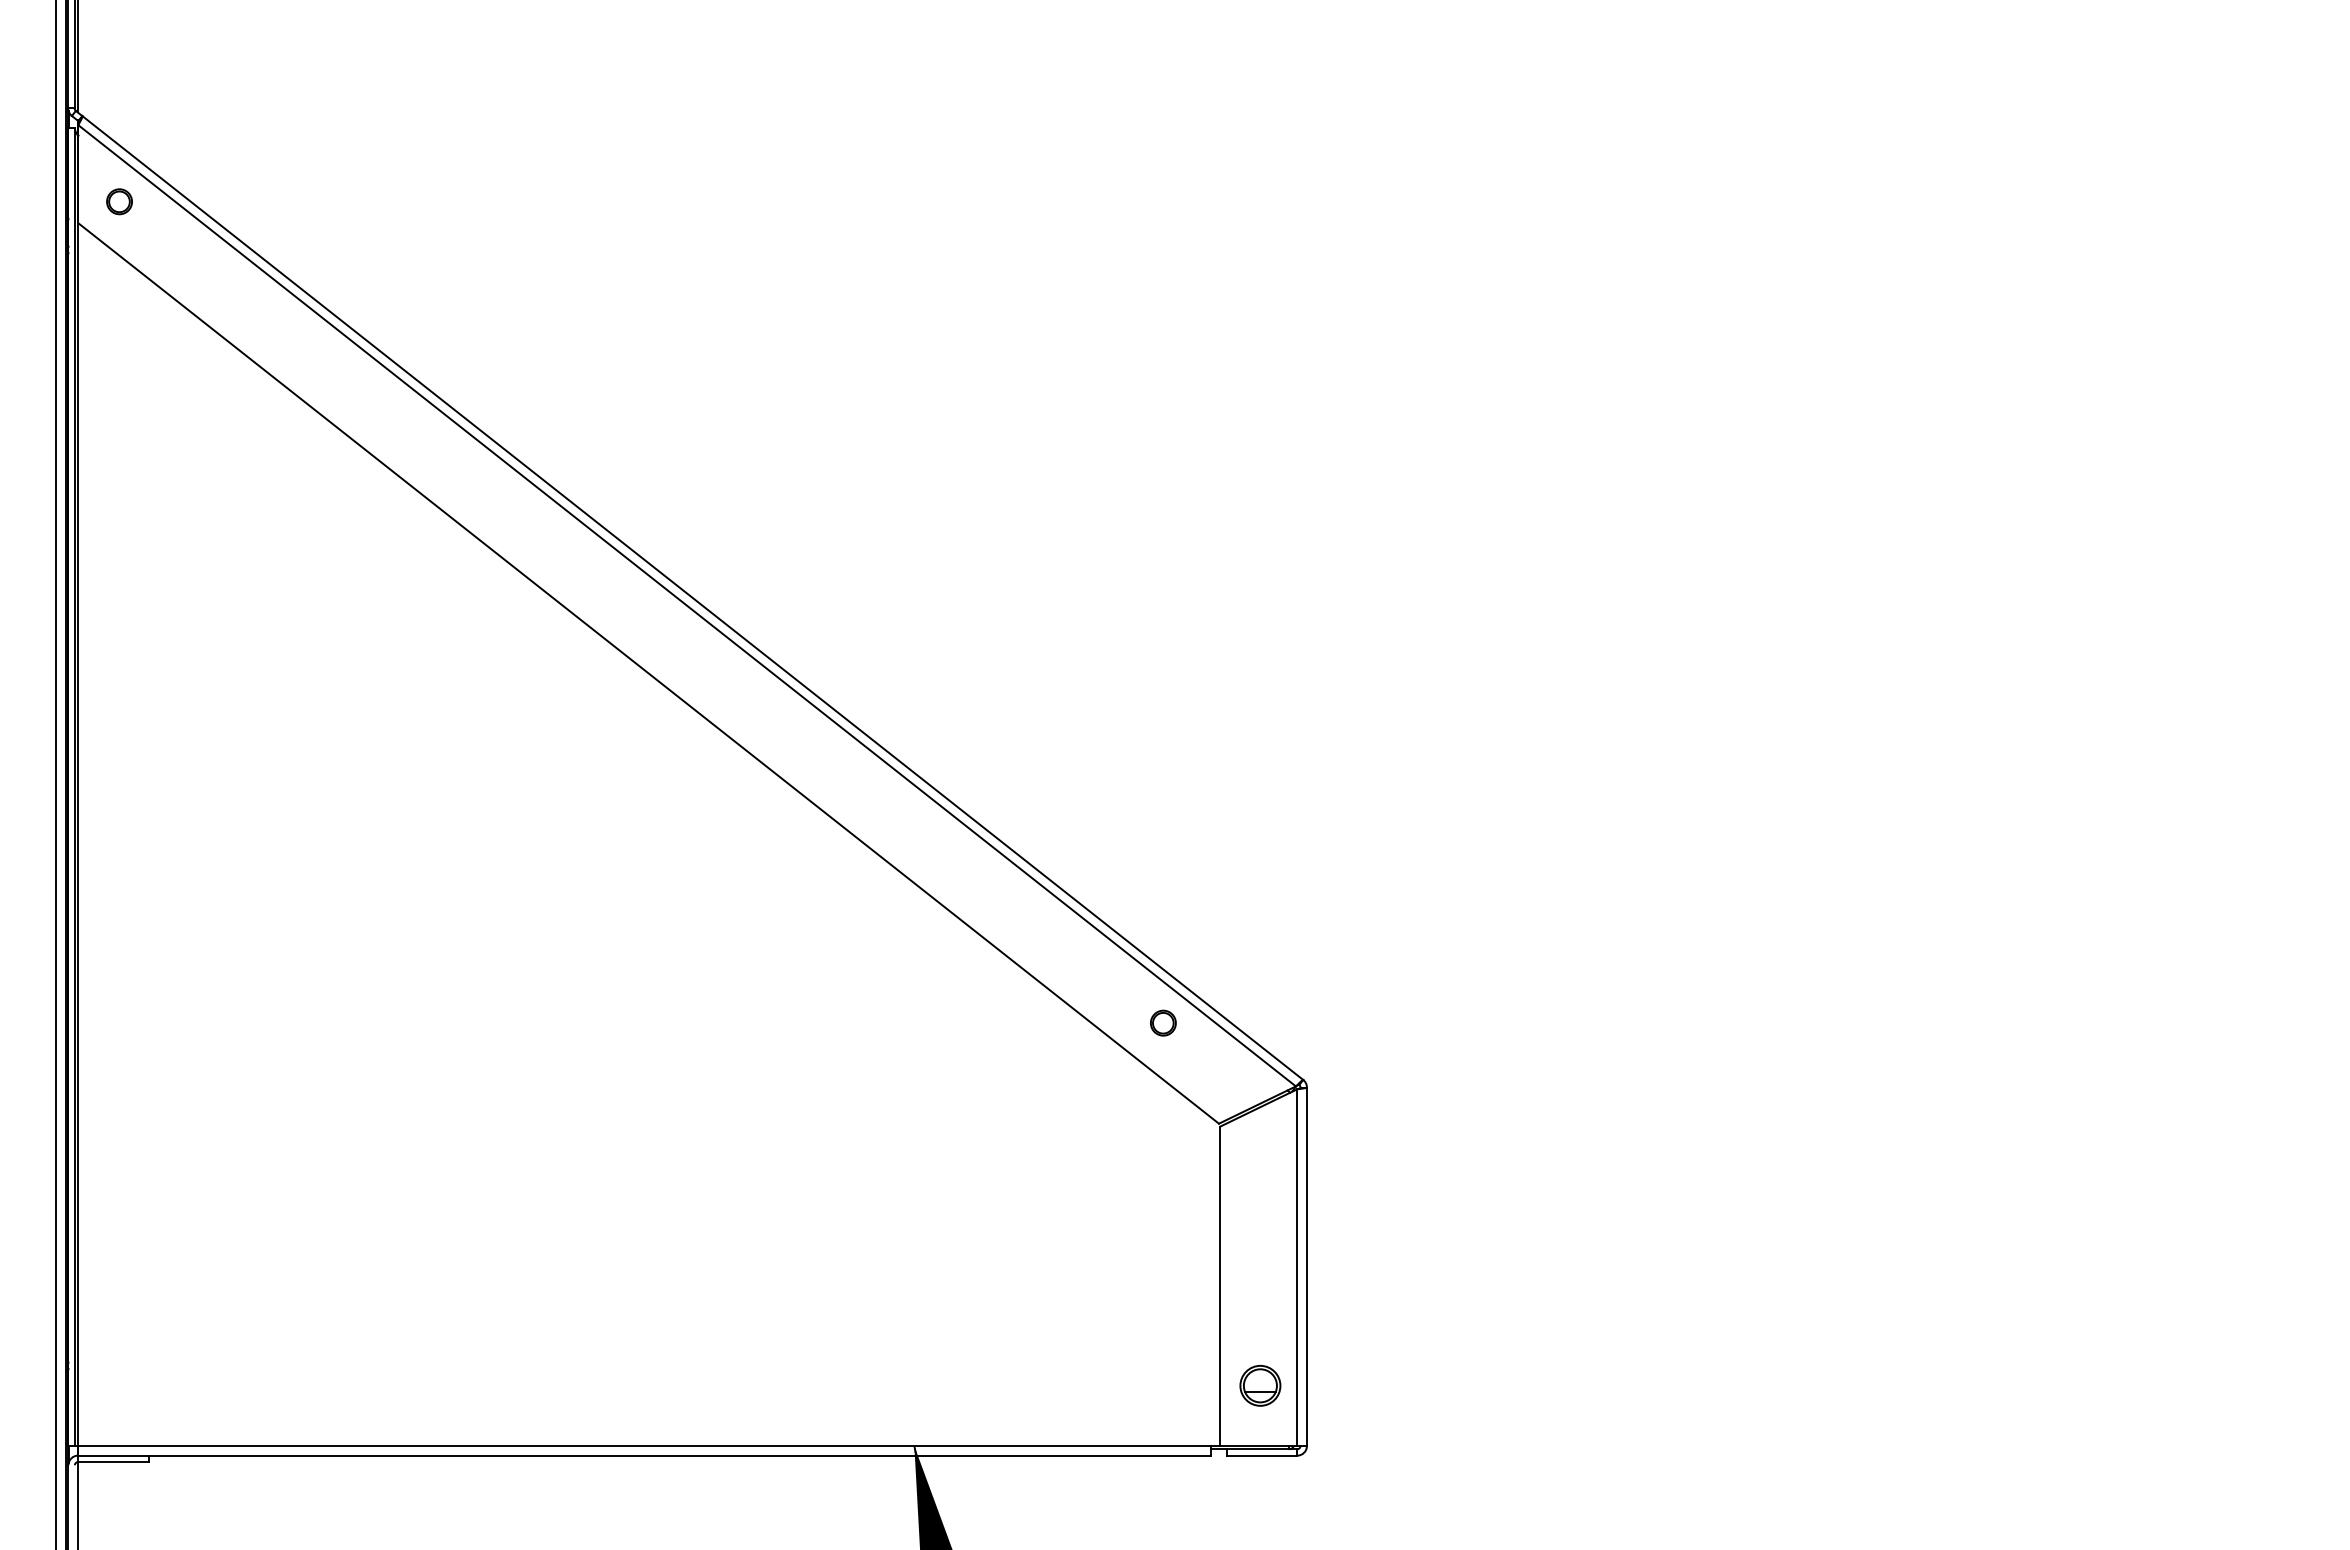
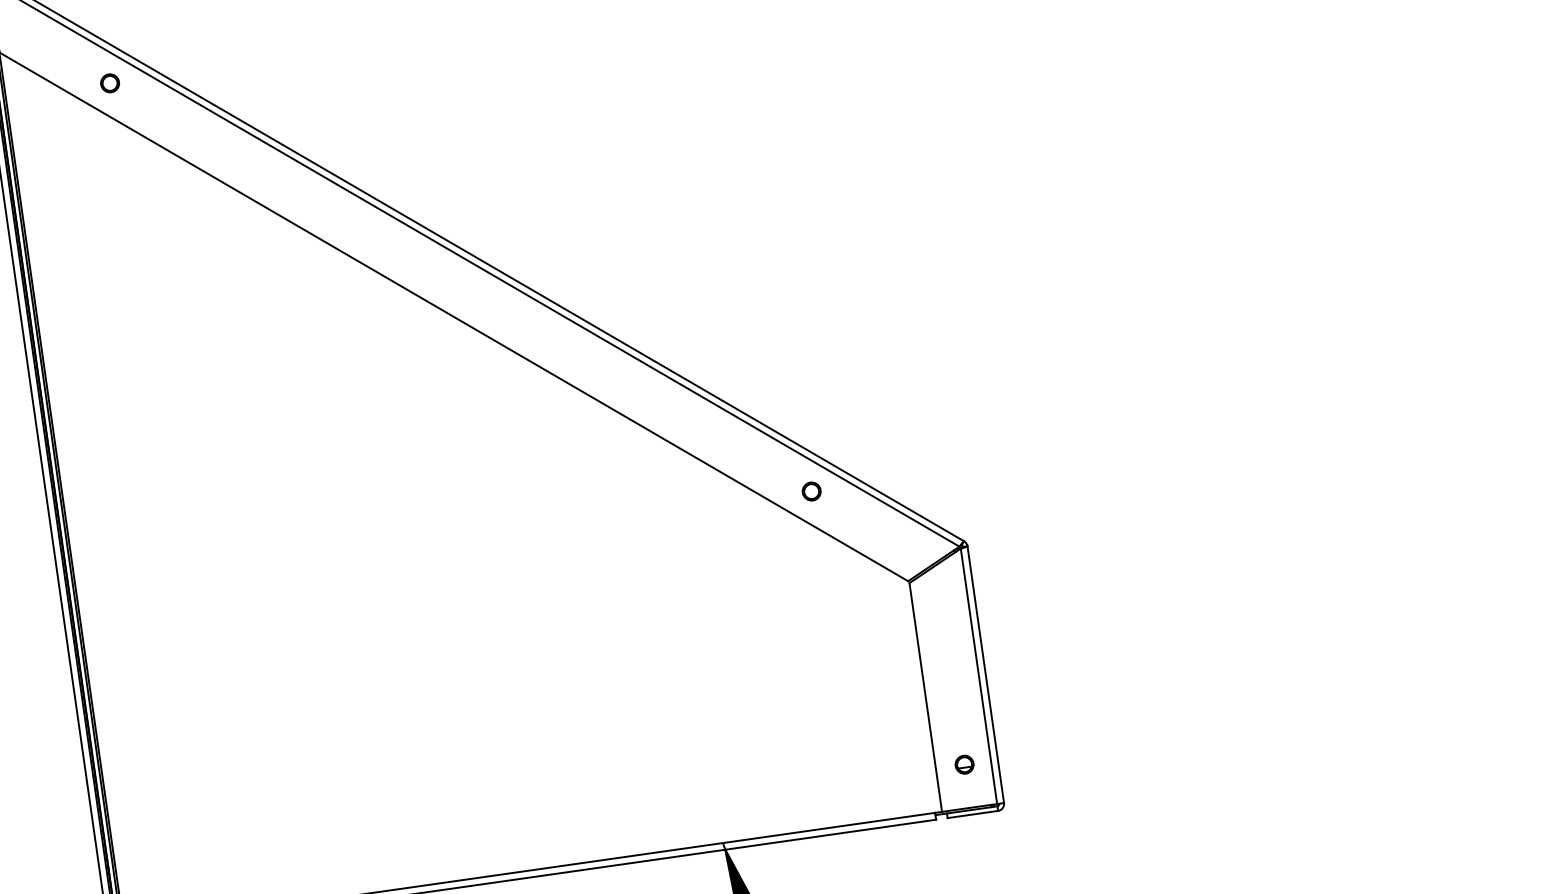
part: (119, 201) -> (110, 83), moved
part: (1163, 1022) -> (811, 491), moved
part: (1260, 1385) -> (964, 764), size x0.62

